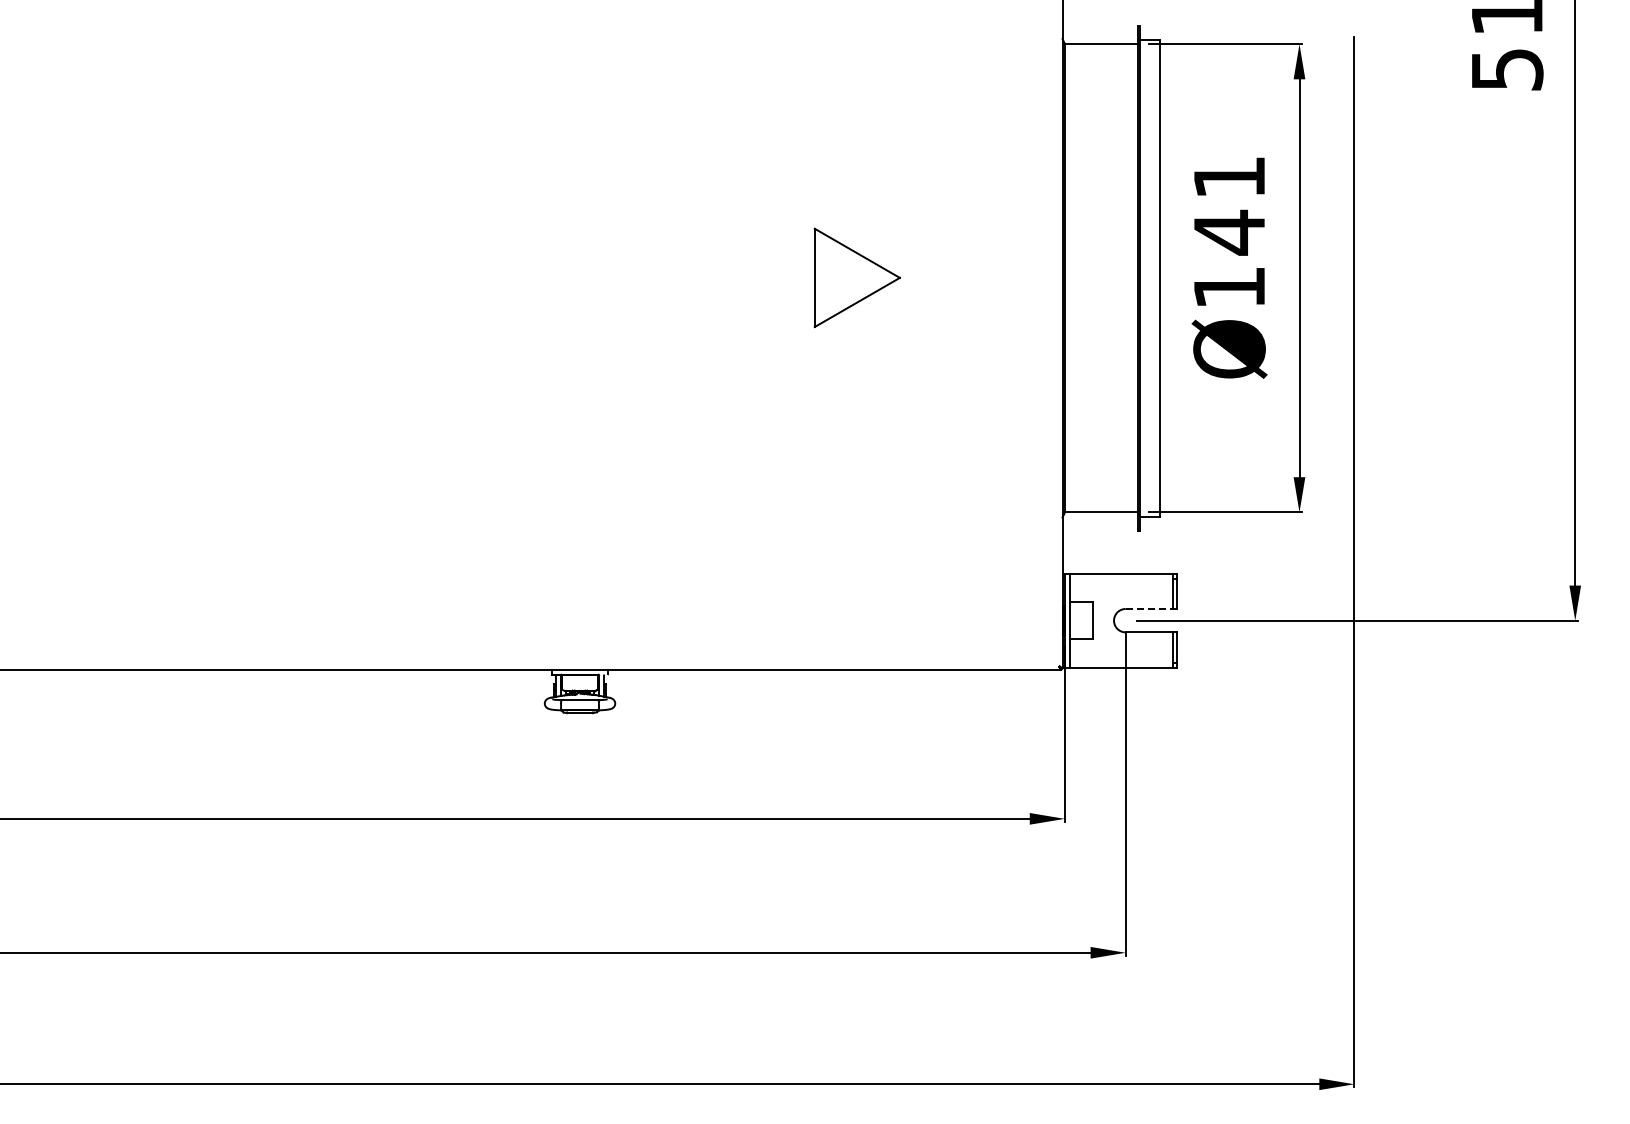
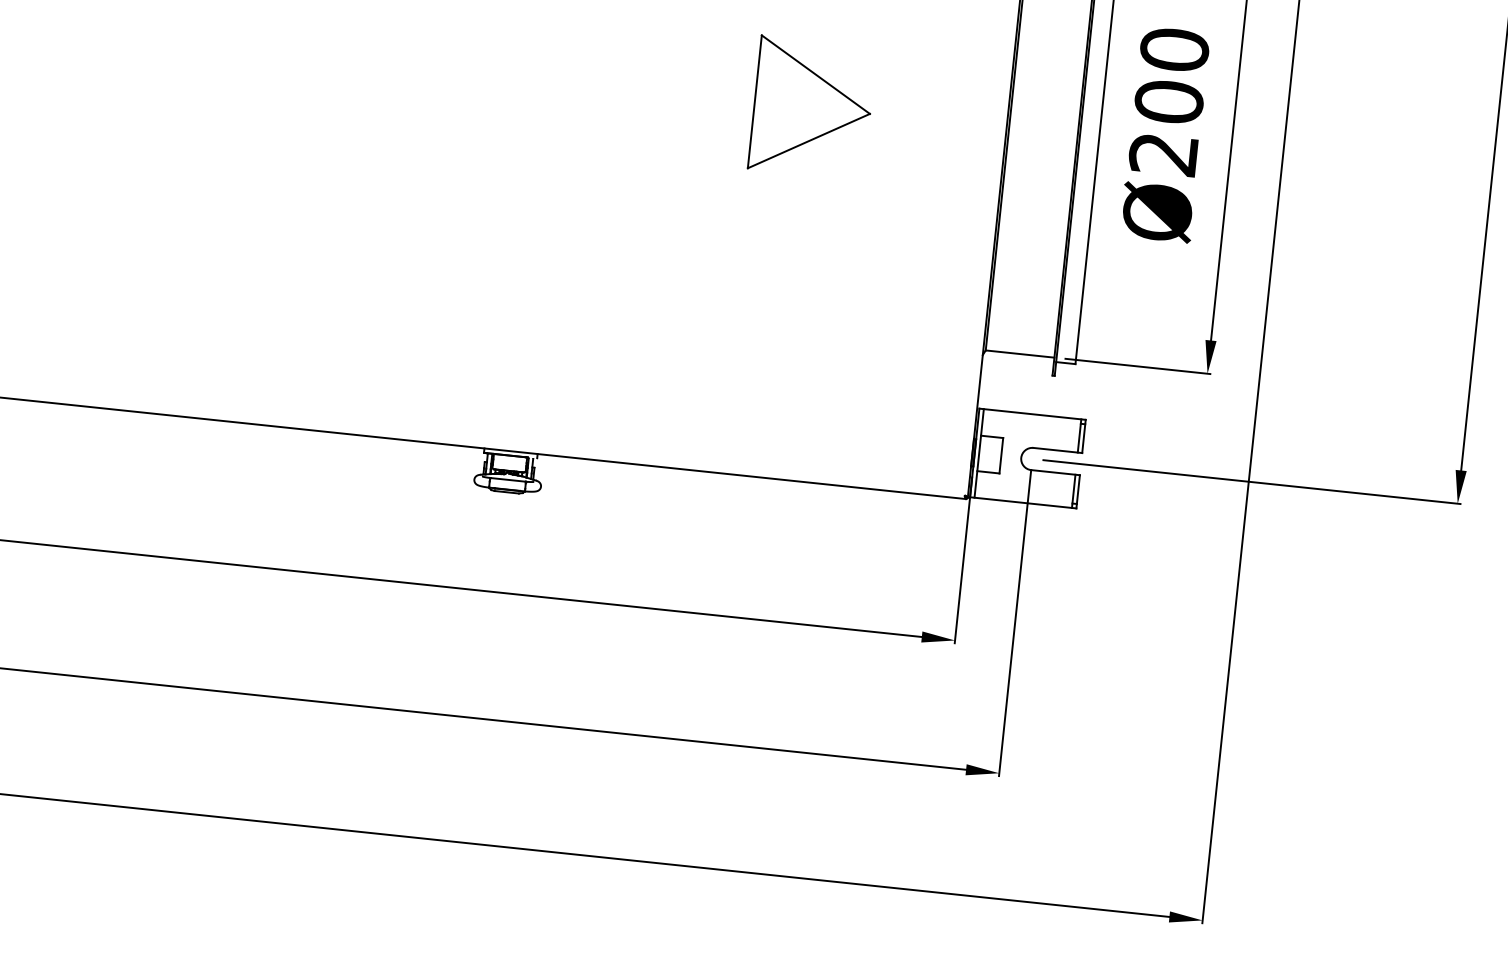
text: (1229, 231) -> (1169, 101), Ø141 -> Ø200
part: (857, 277) -> (812, 107), size x1.43
line: (1151, 608) -> (1057, 450), dashed -> solid

